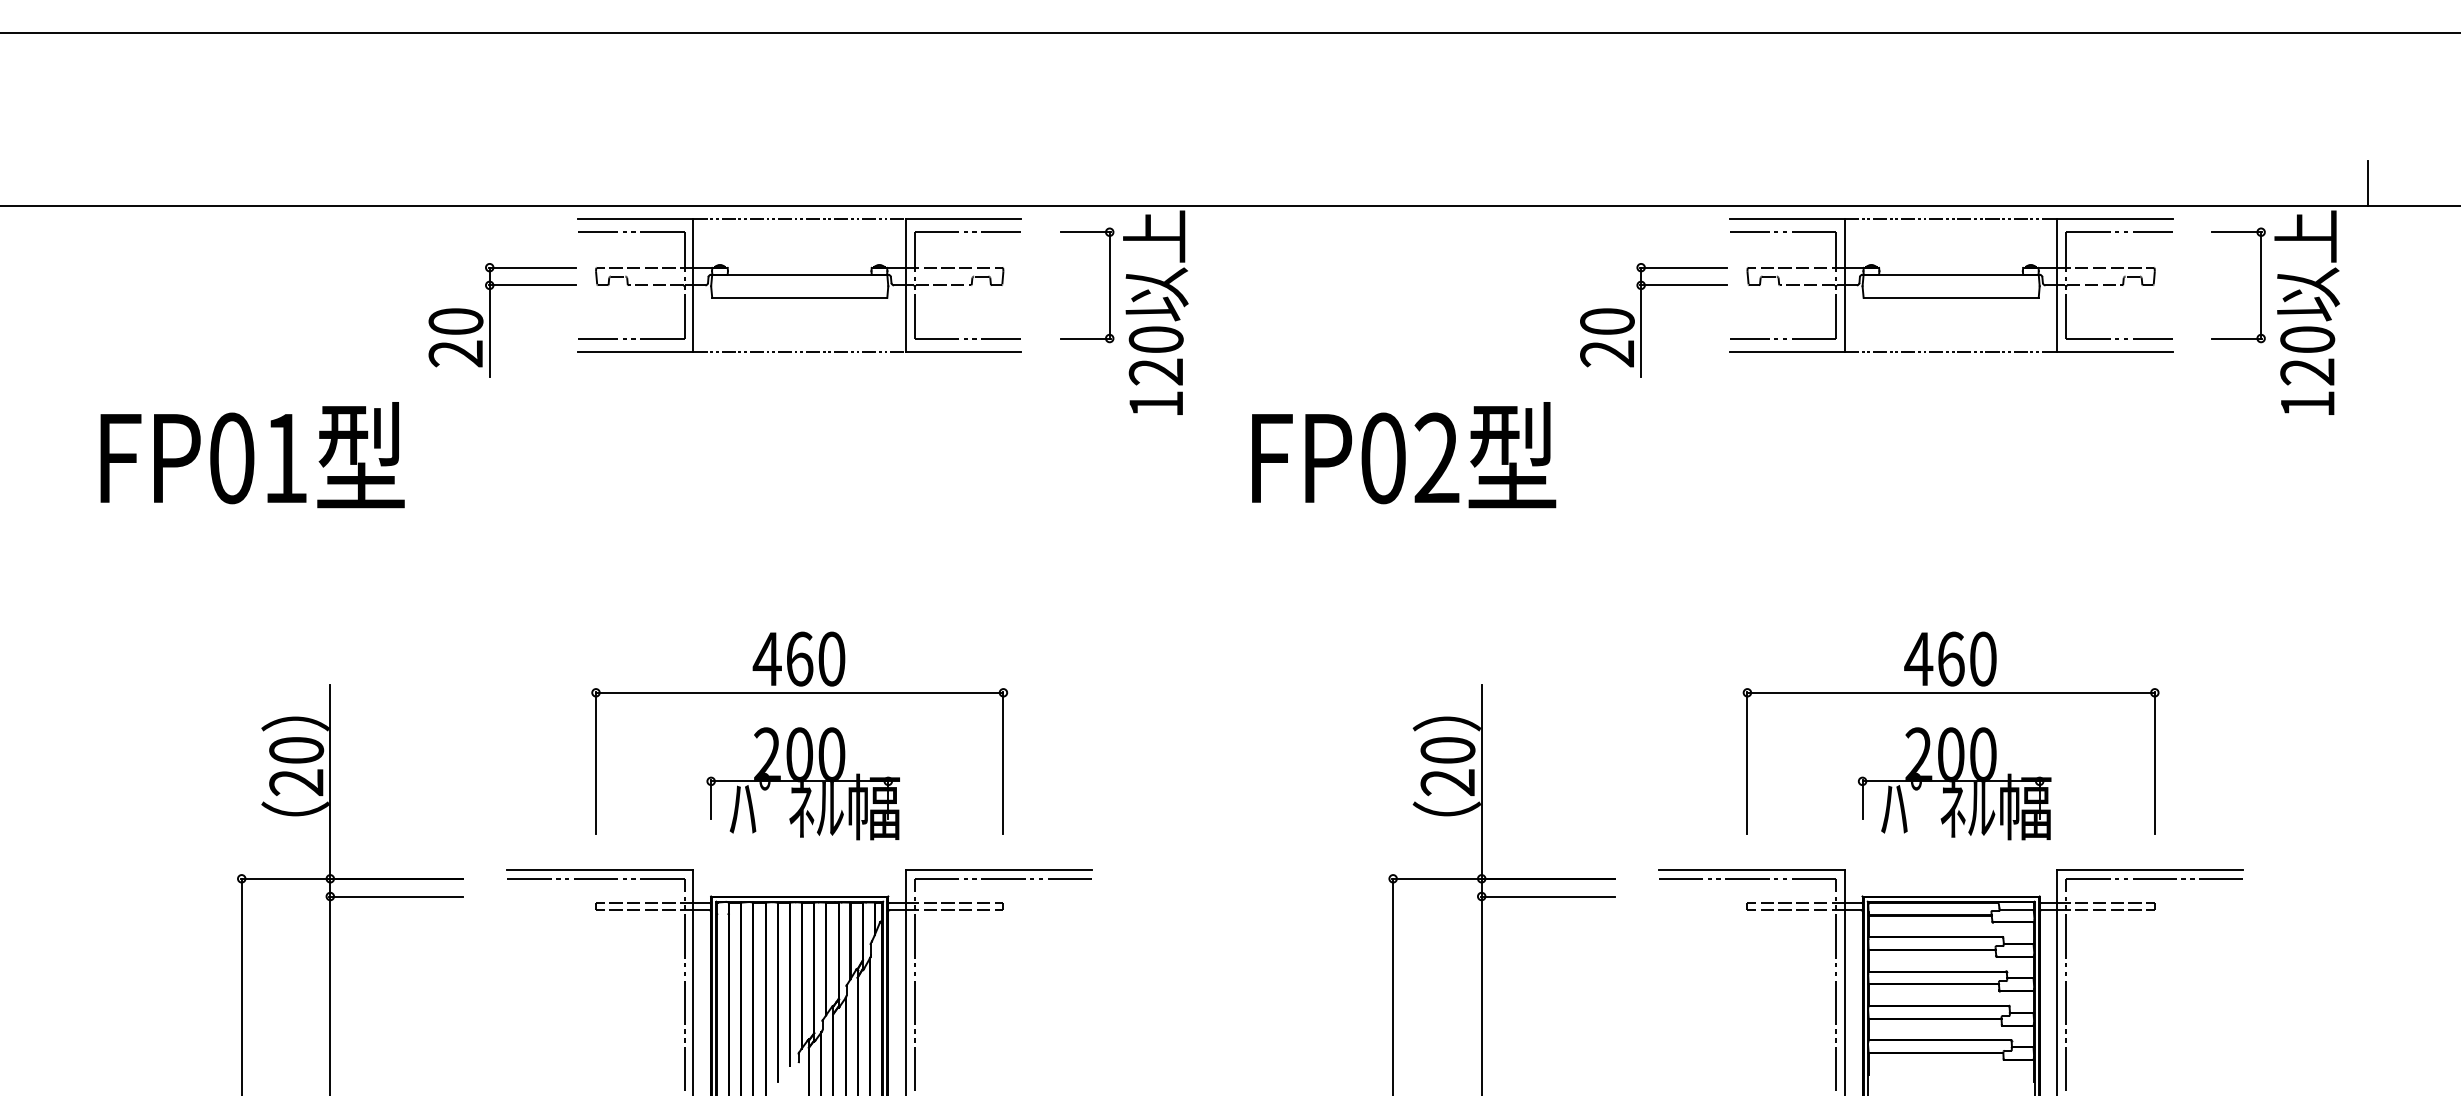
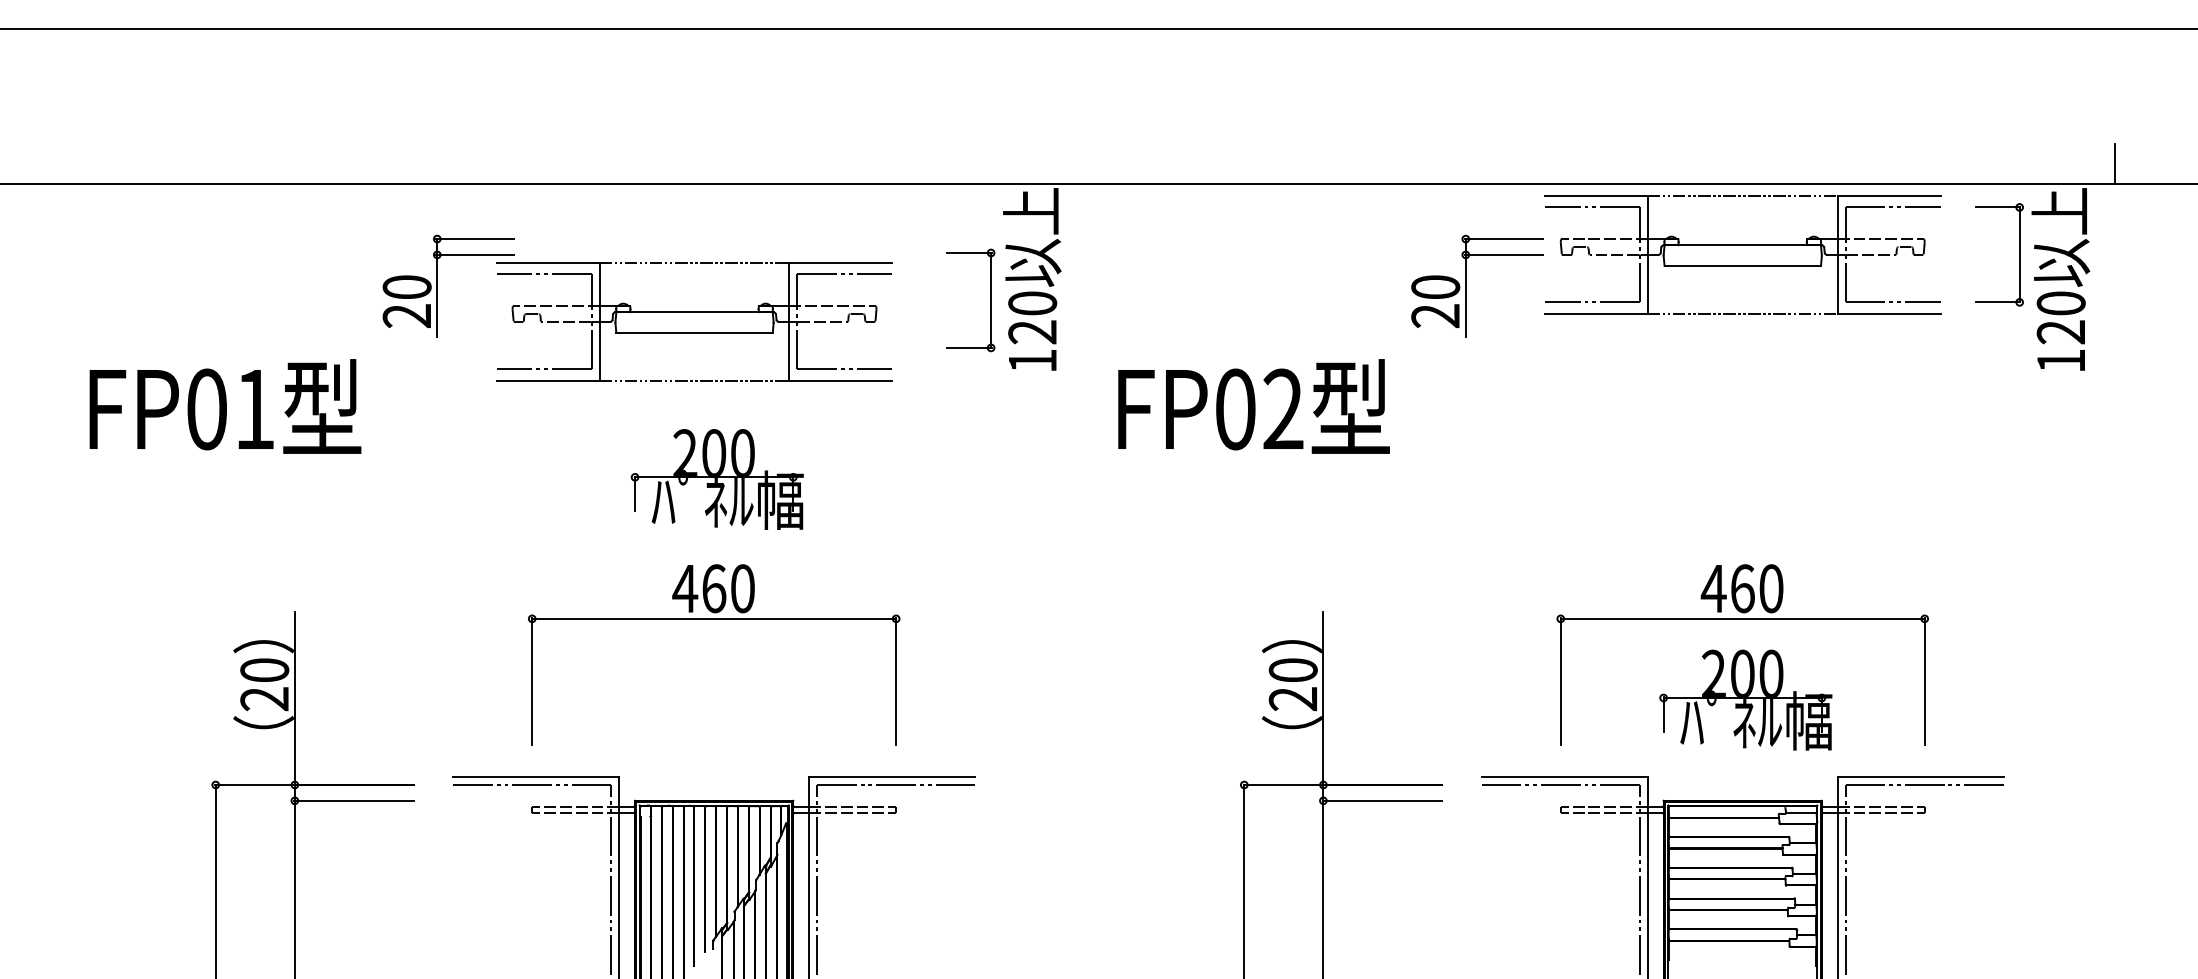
part: (799, 285) -> (694, 322), moved
part: (1109, 285) -> (990, 300), moved
part: (802, 783) -> (716, 479), moved

